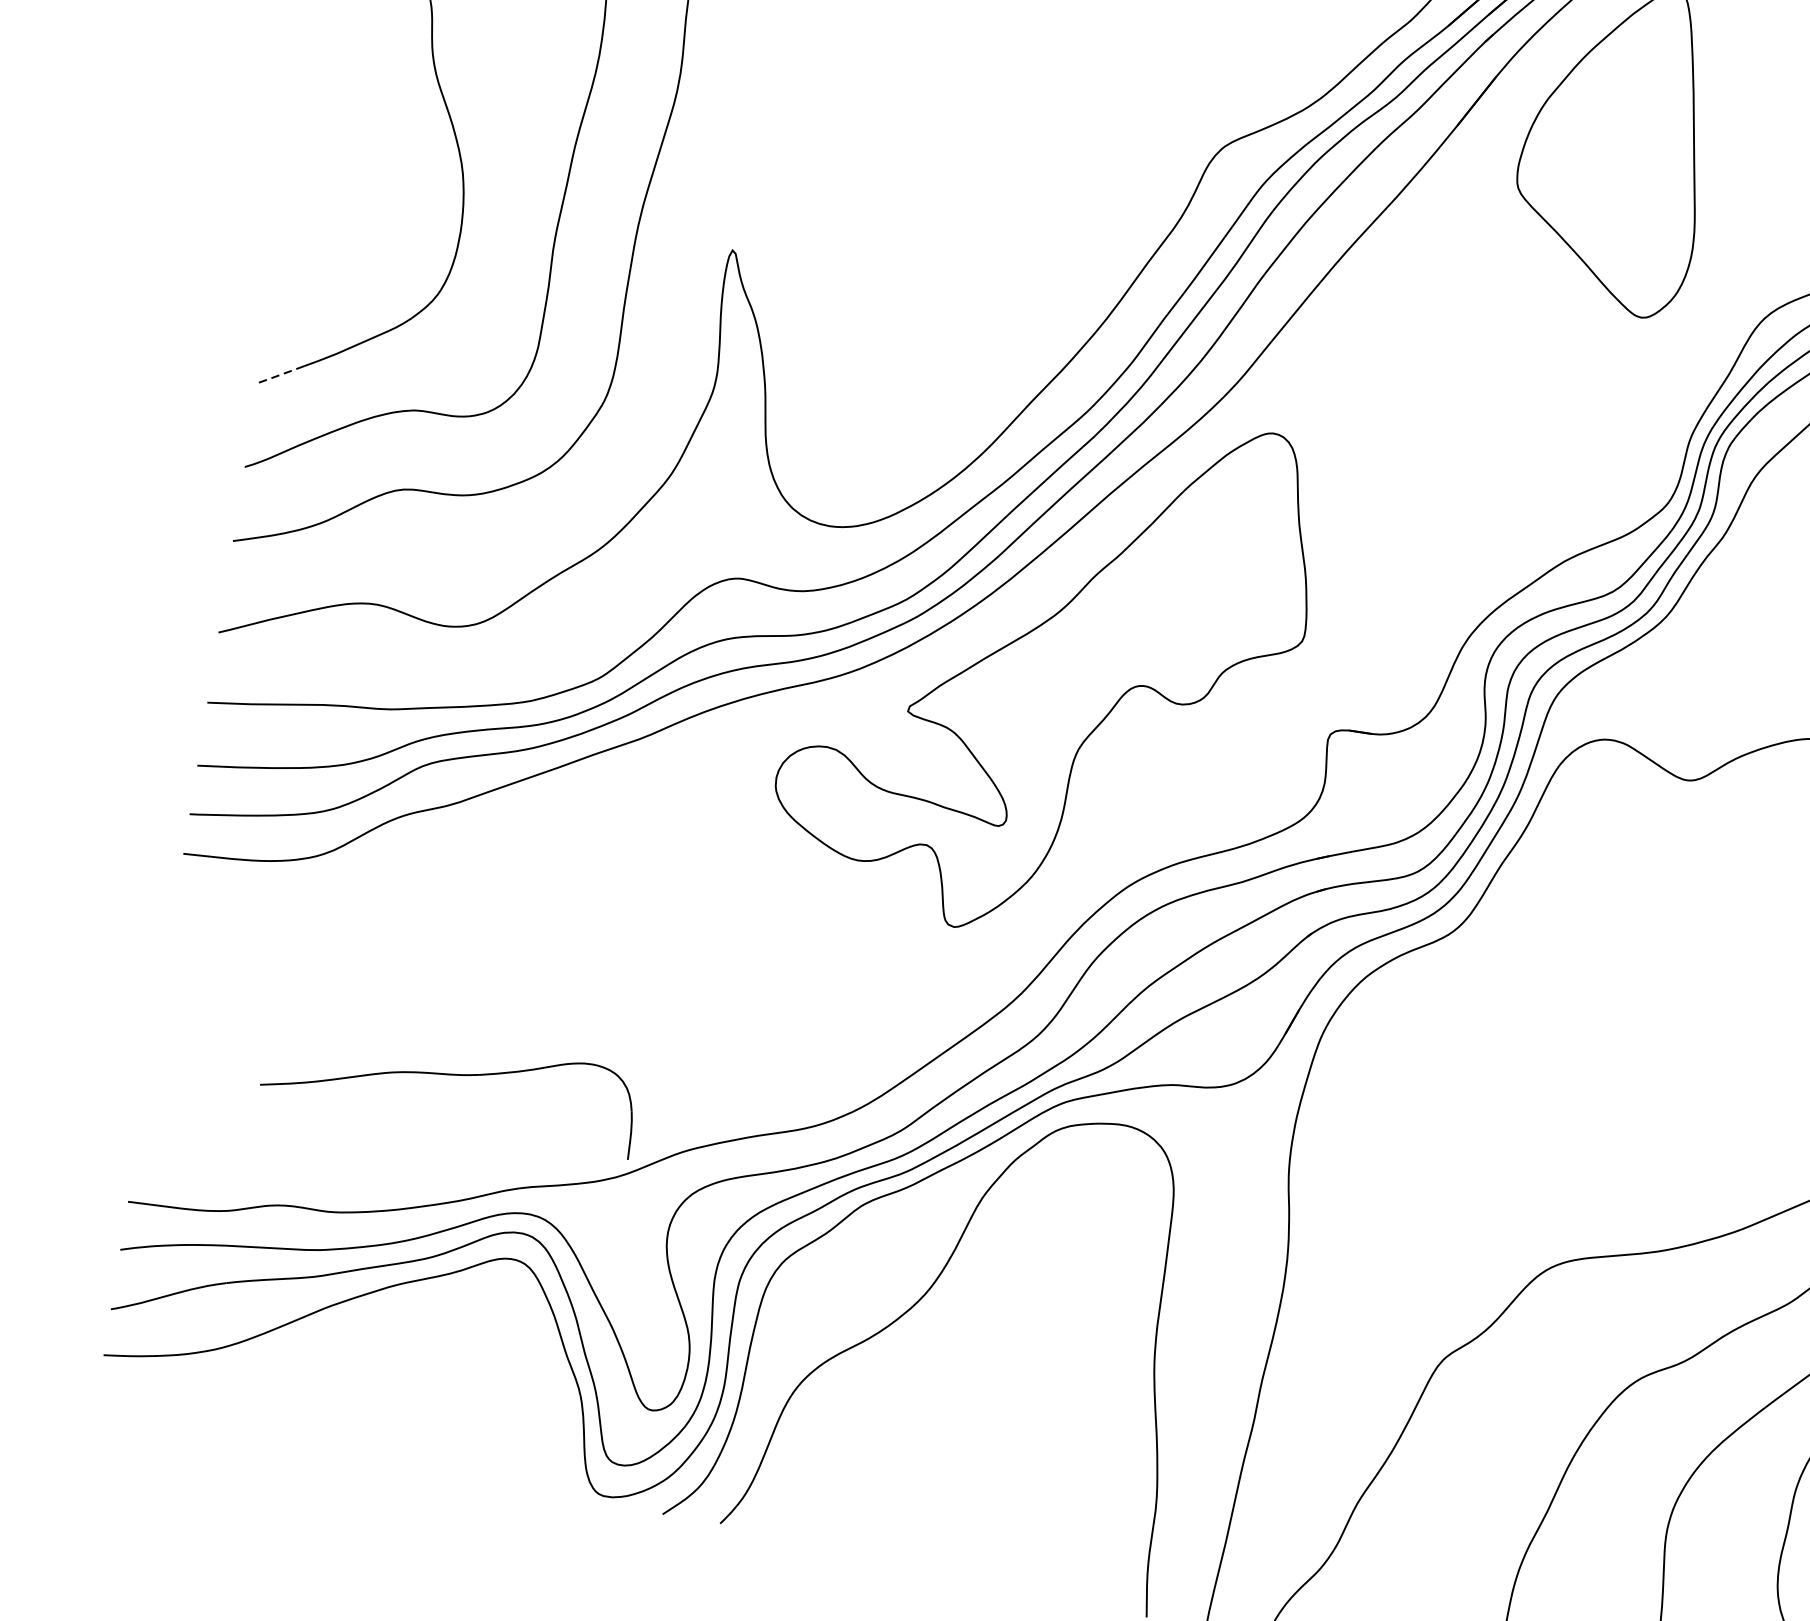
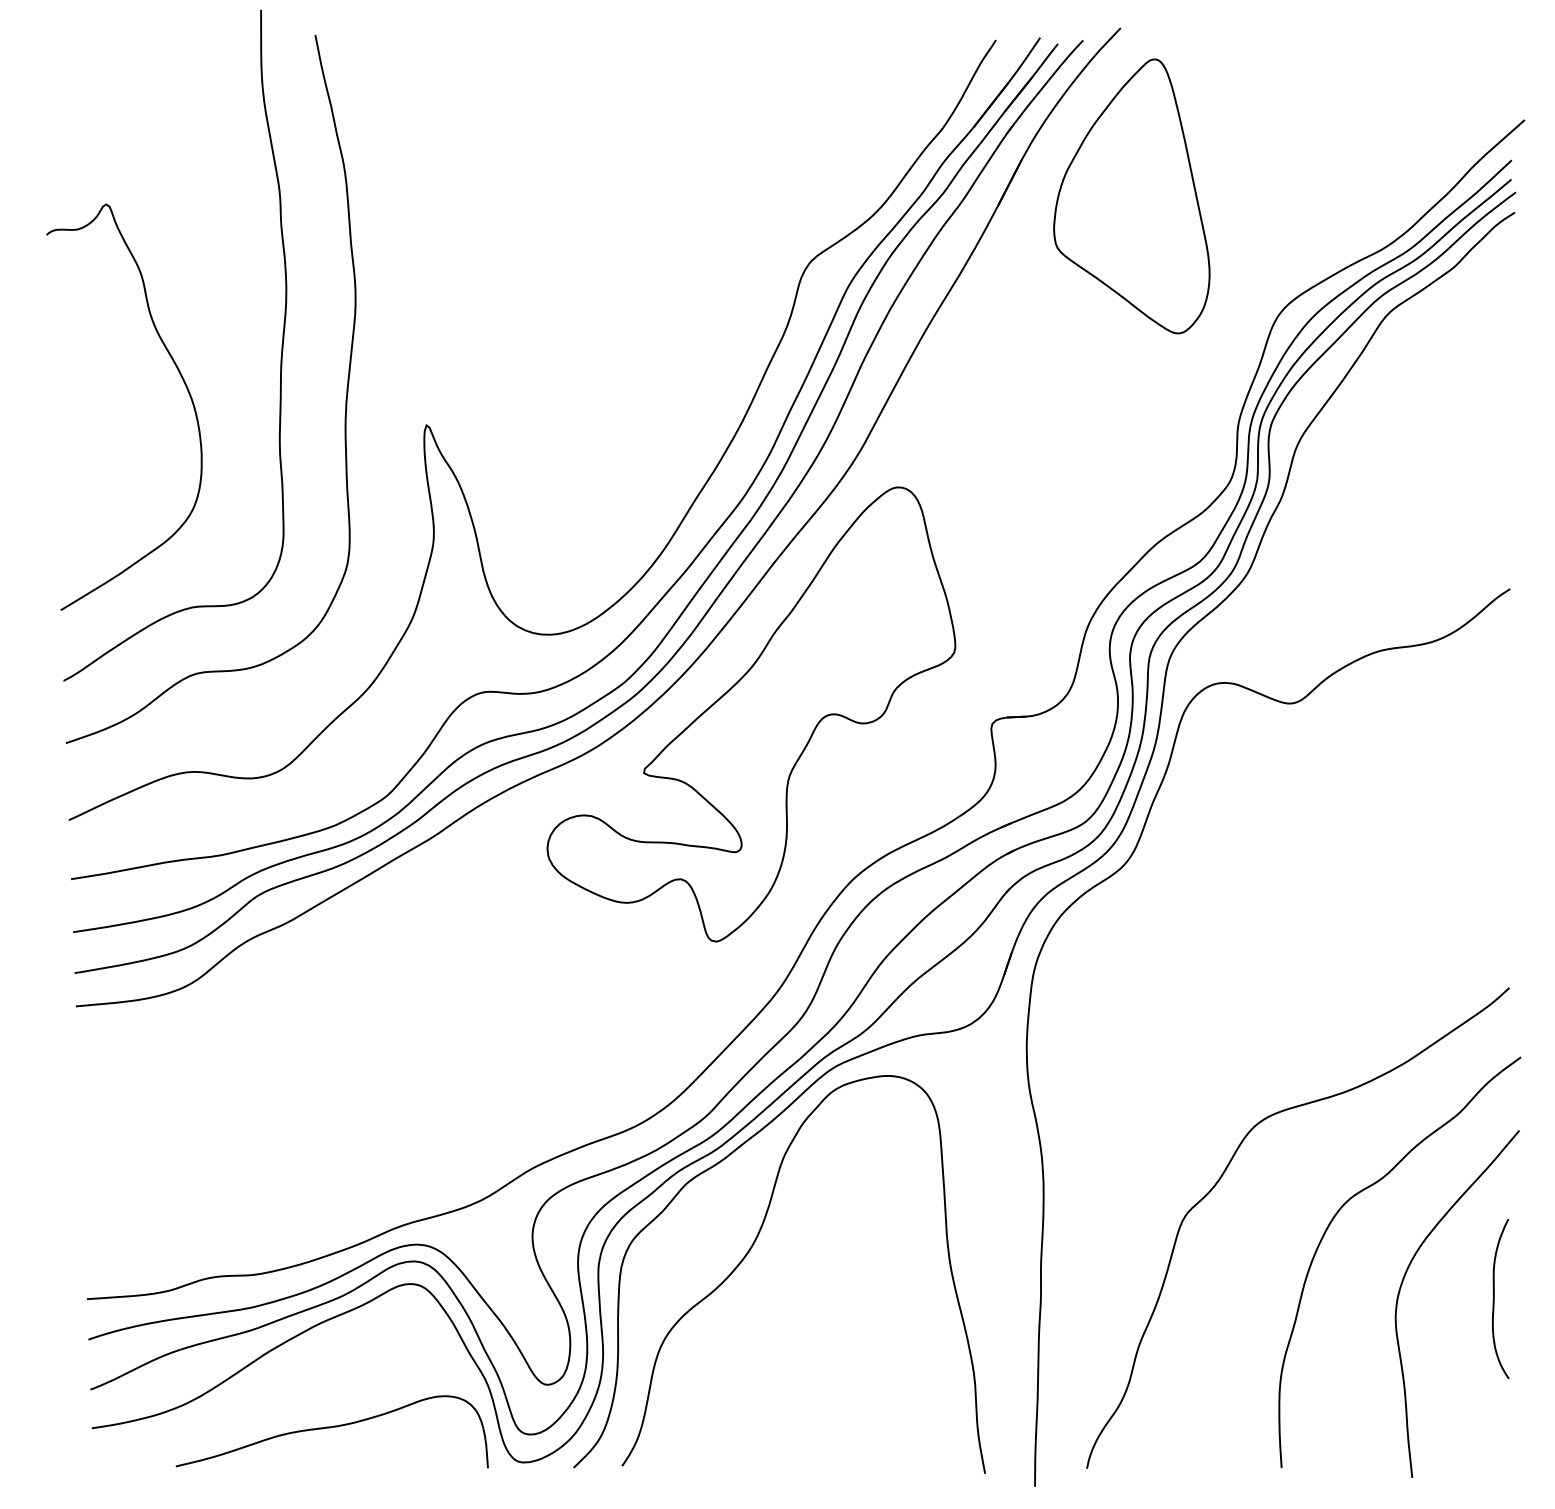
line: (280, 375) -> (77, 600), dashed -> solid
part: (451, 1079) -> (331, 1431), moved

